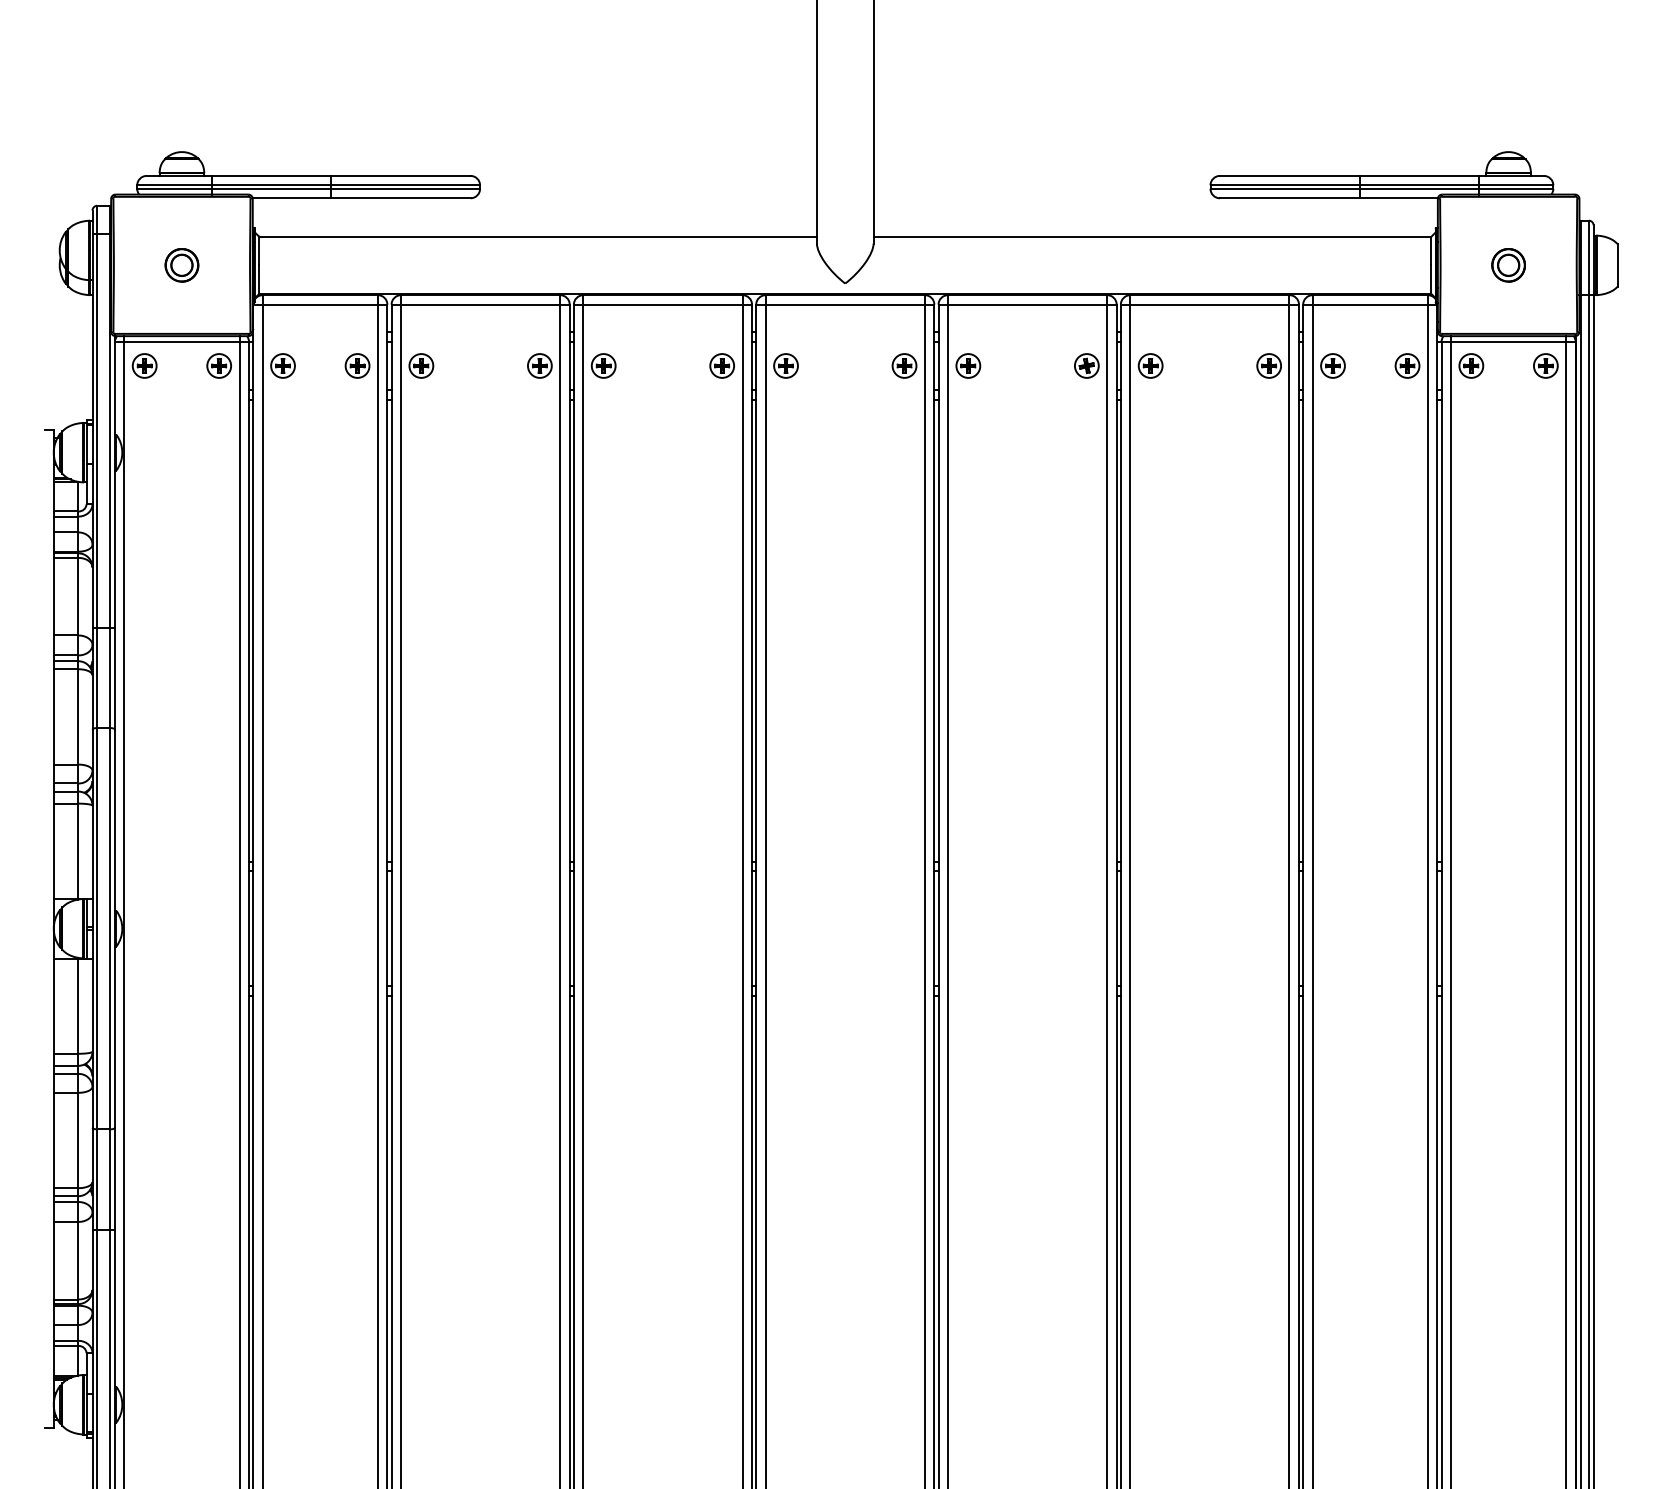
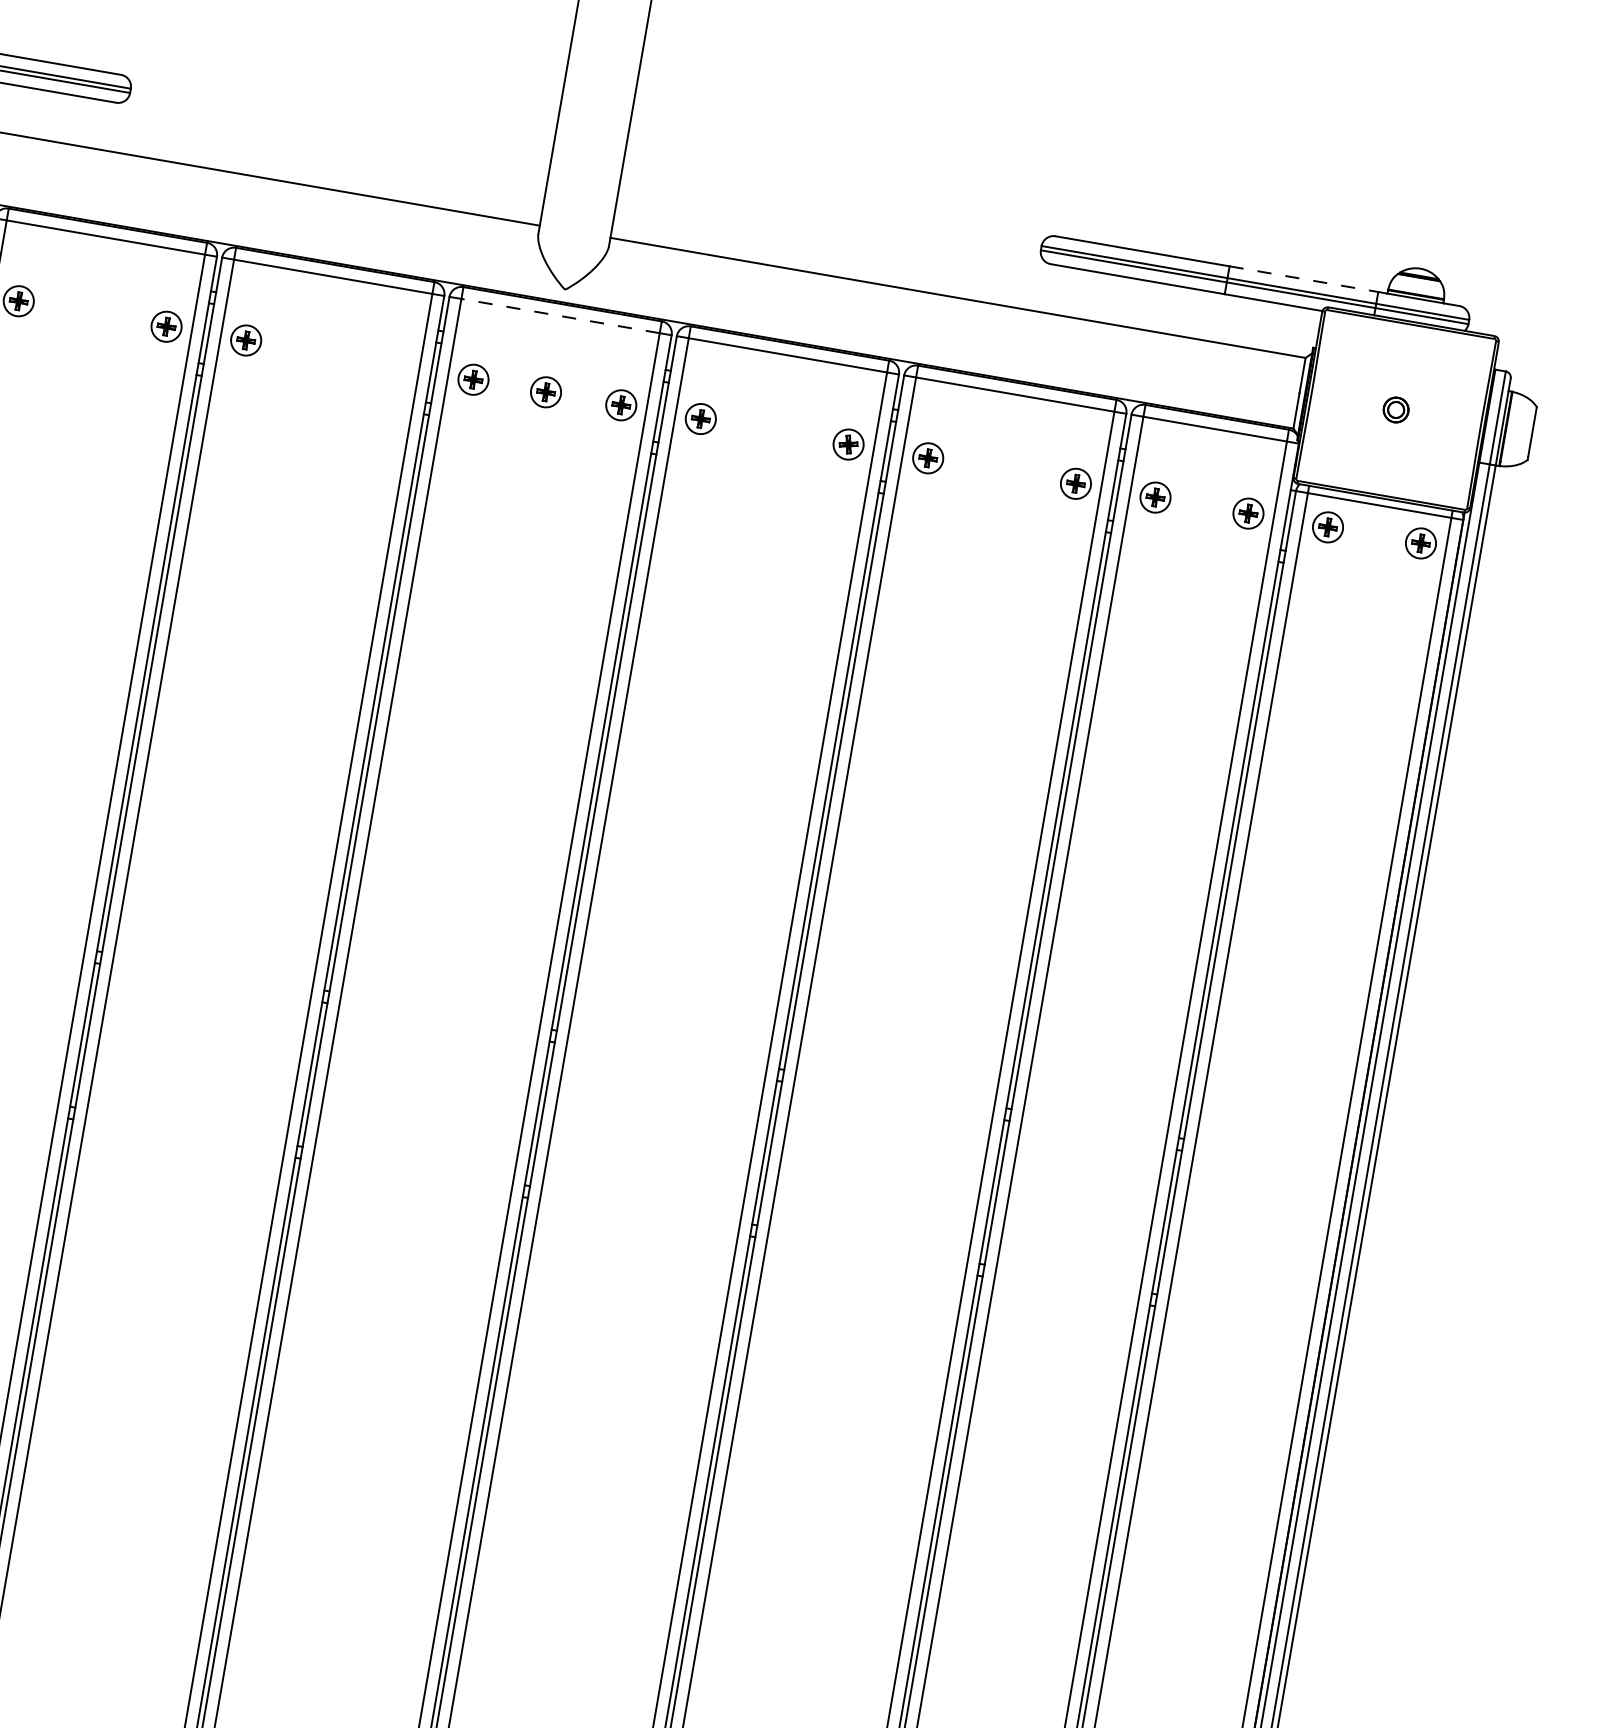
line: (1419, 175) -> (1304, 278), solid -> dashed
part: (1508, 265) -> (1396, 410), size x0.6
line: (845, 304) -> (560, 315), solid -> dashed
part: (721, 365) -> (545, 391), moved

